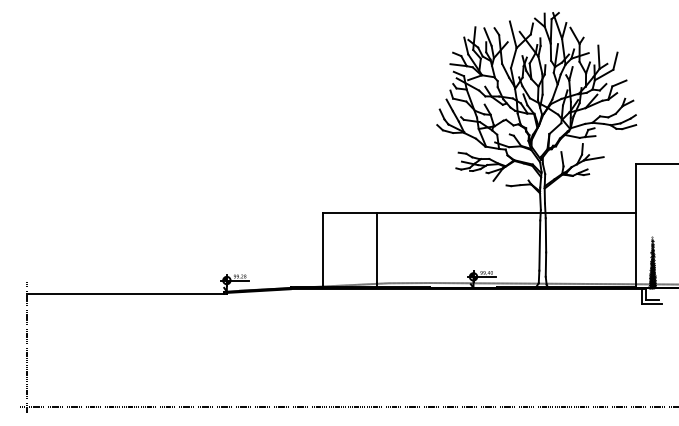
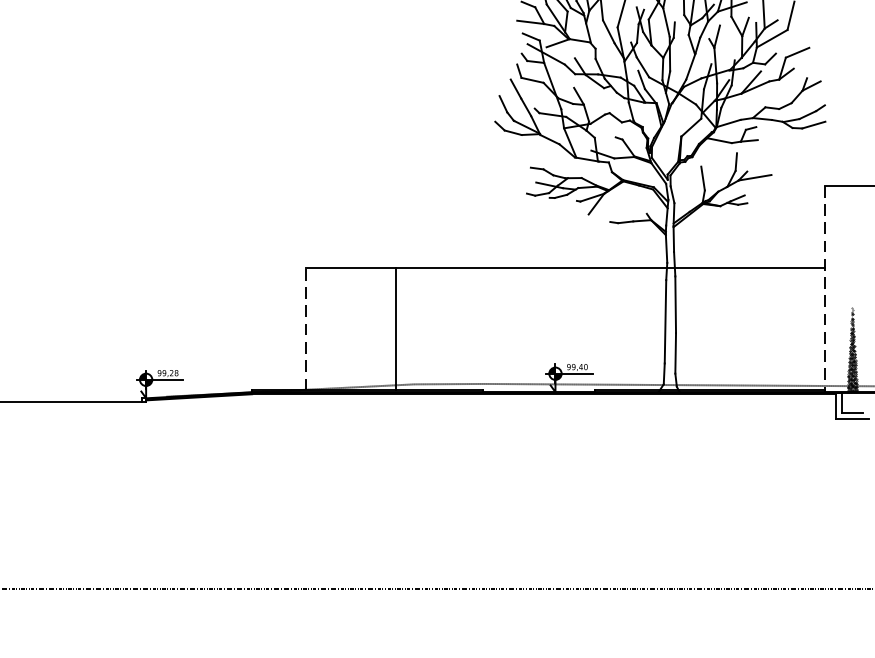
line: (636, 226) -> (825, 290), solid -> dashed
line: (323, 250) -> (306, 329), solid -> dashed

